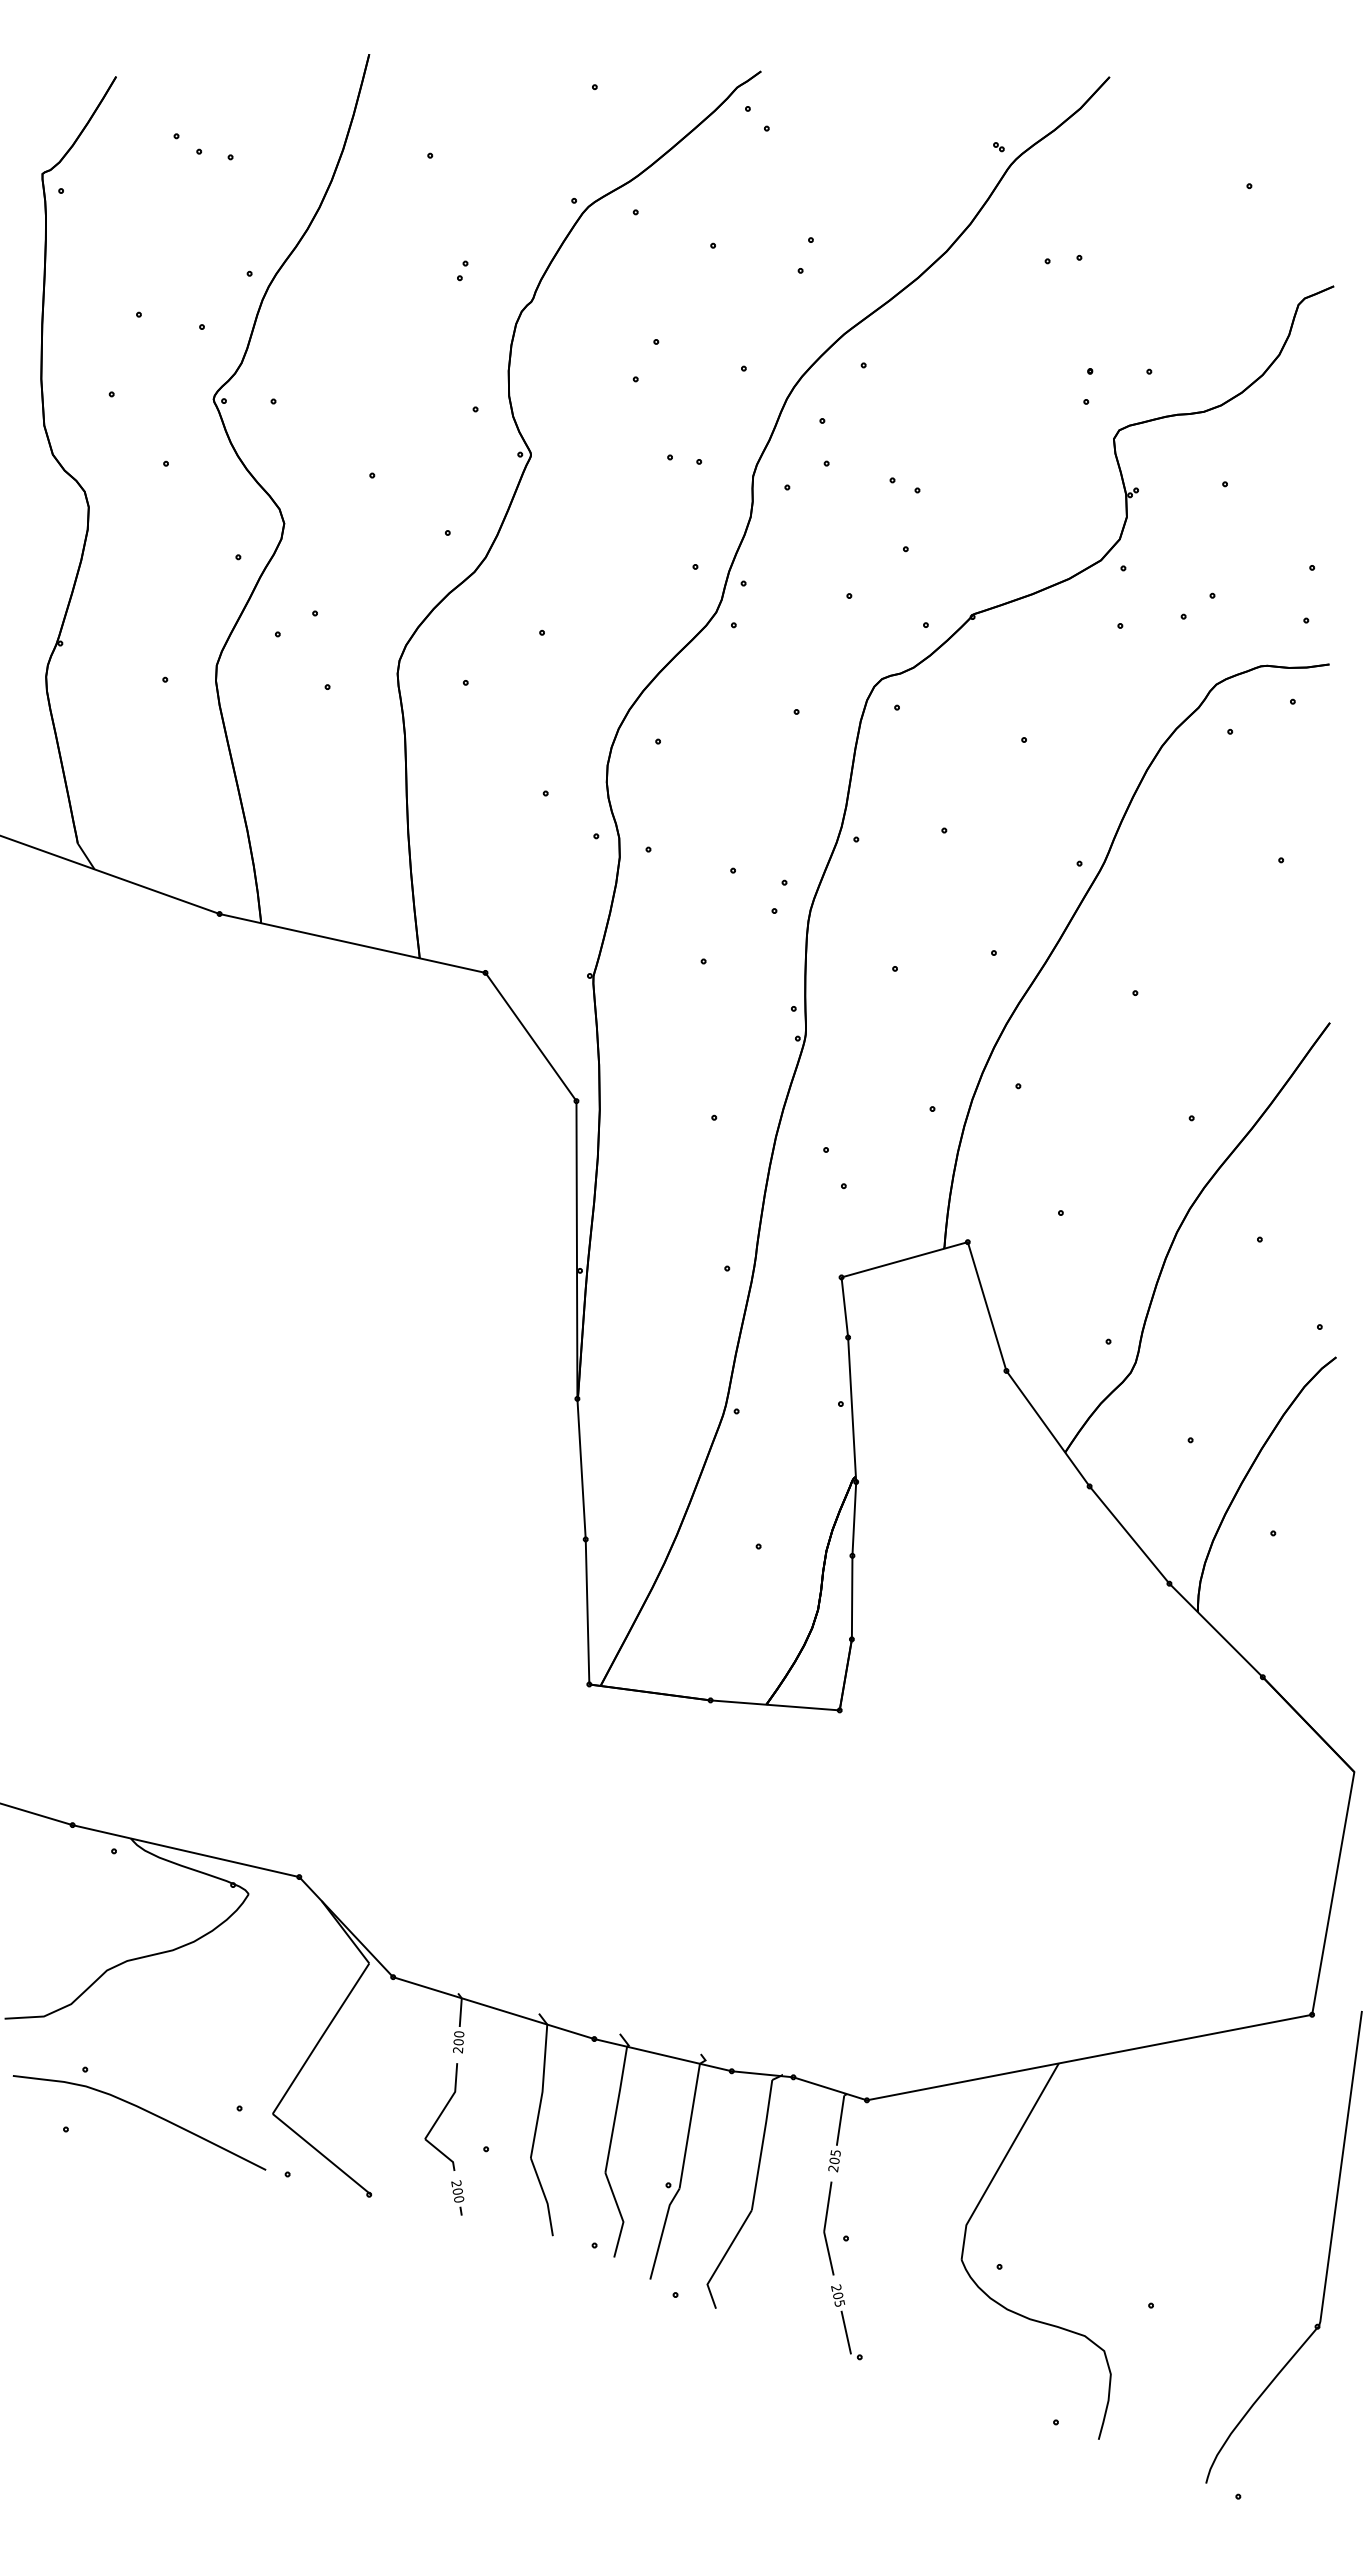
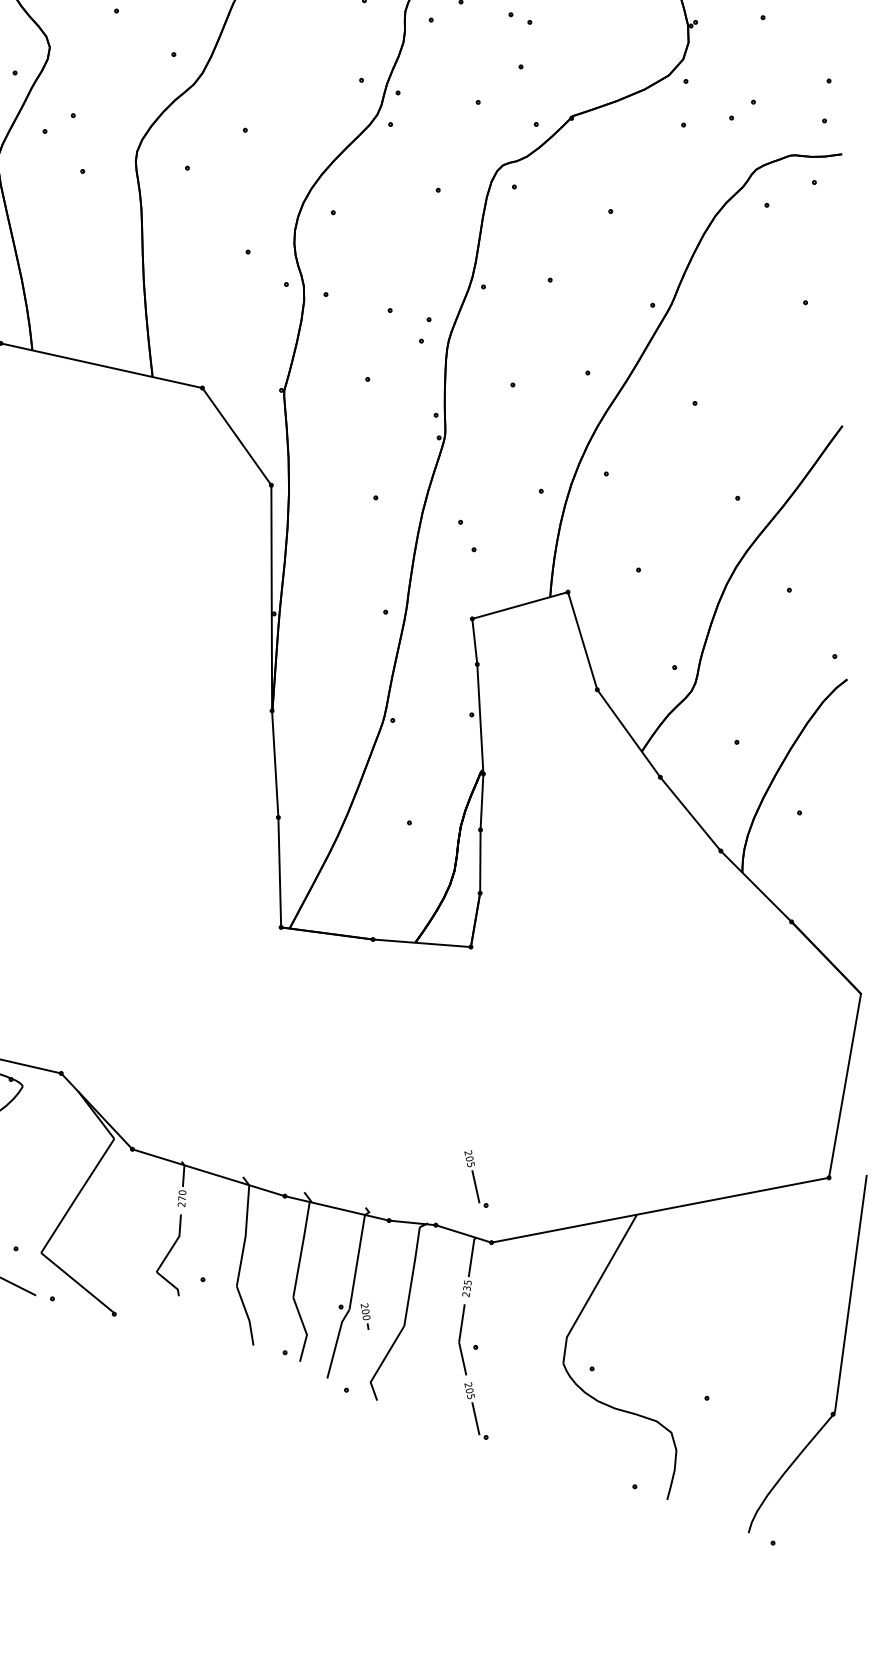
part: (846, 2016) -> (476, 1179), added
text: (458, 2042) -> (181, 1198), 200 -> 270
text: (834, 2160) -> (466, 1288), 205 -> 235
part: (457, 2197) -> (365, 1316), moved

